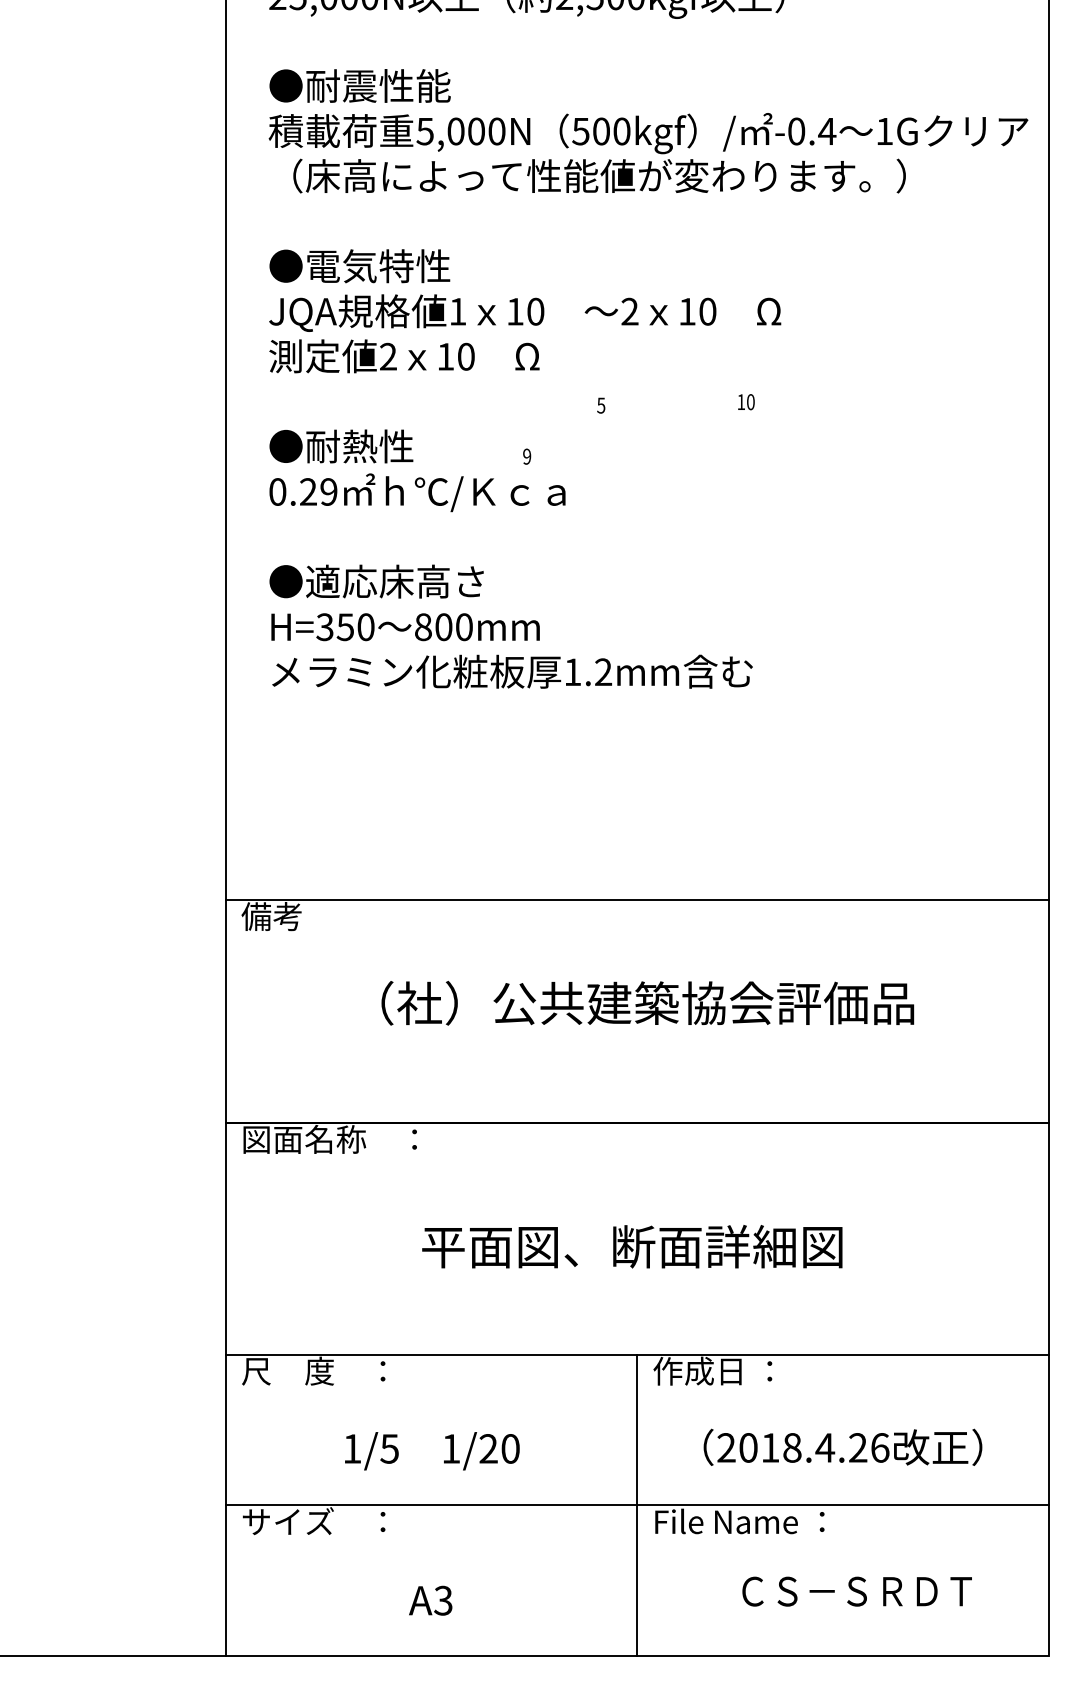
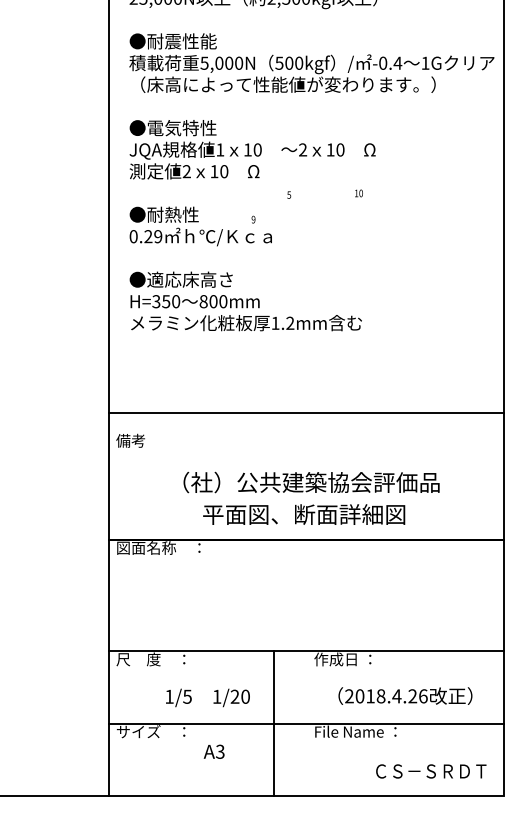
line: (637, 899) -> (306, 412), moved
text: (633, 1246) -> (304, 514), moved
line: (637, 1504) -> (273, 723), moved
text: (857, 1591) -> (431, 771), moved
text: (429, 1600) -> (213, 751), moved

